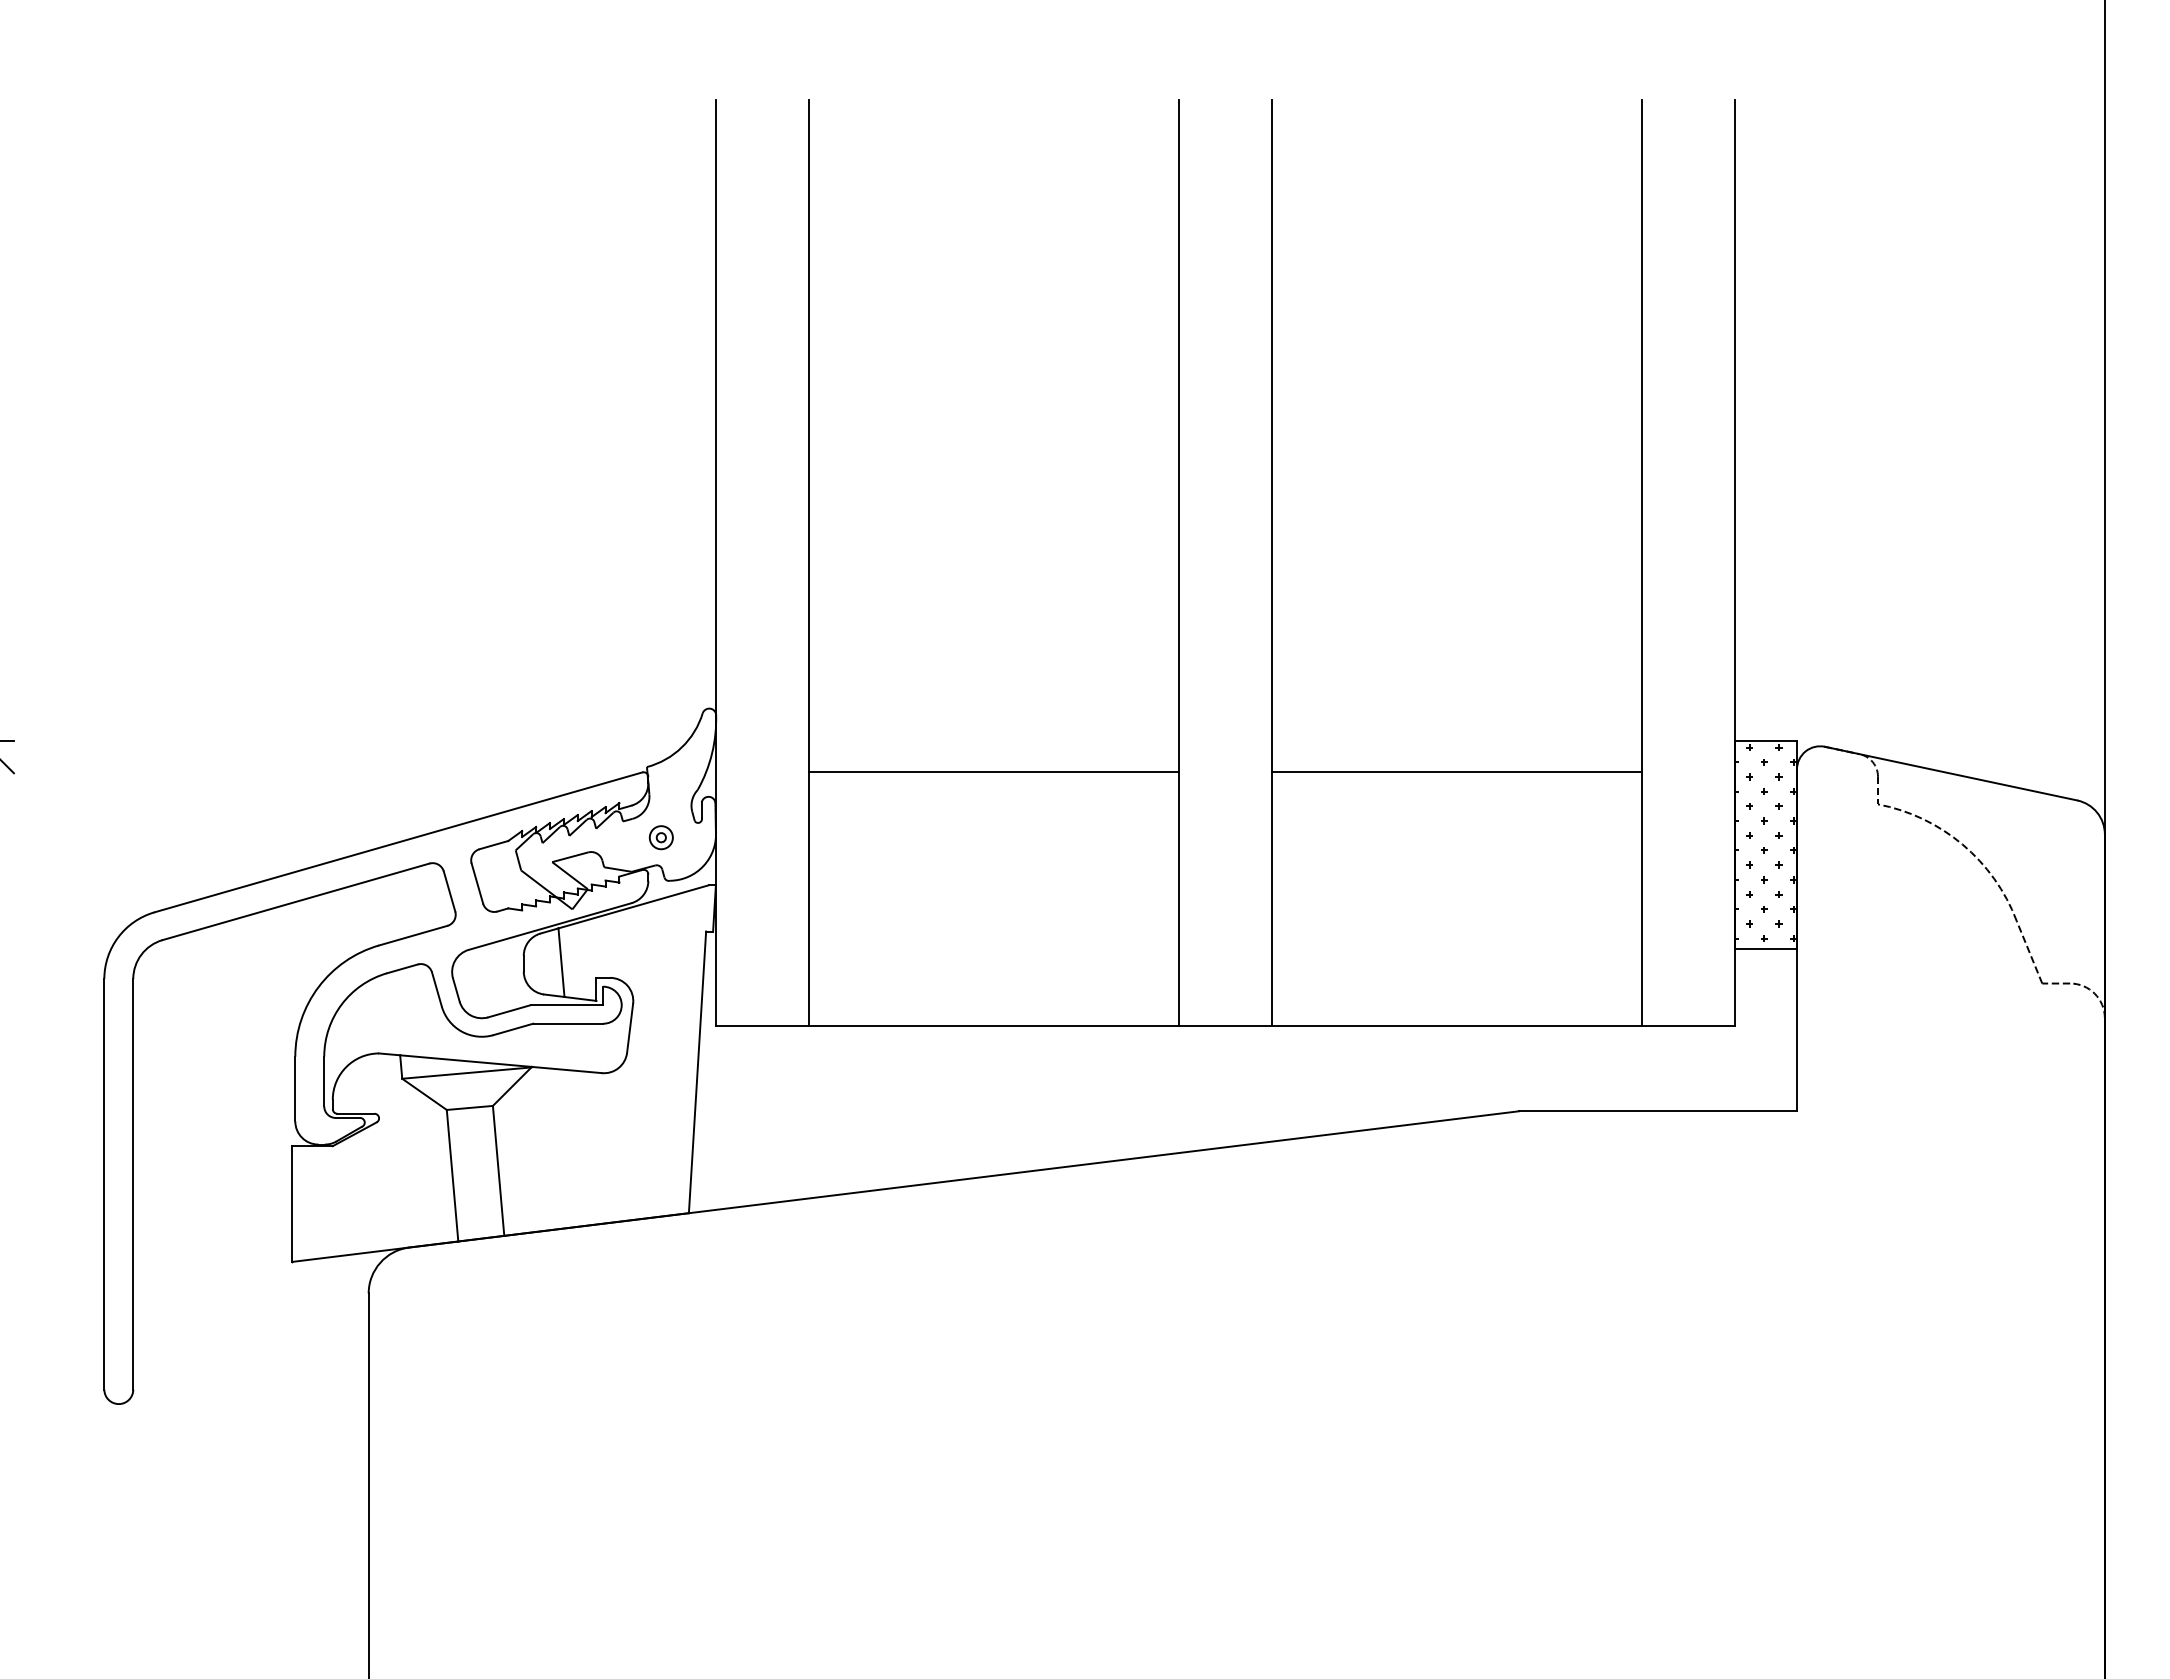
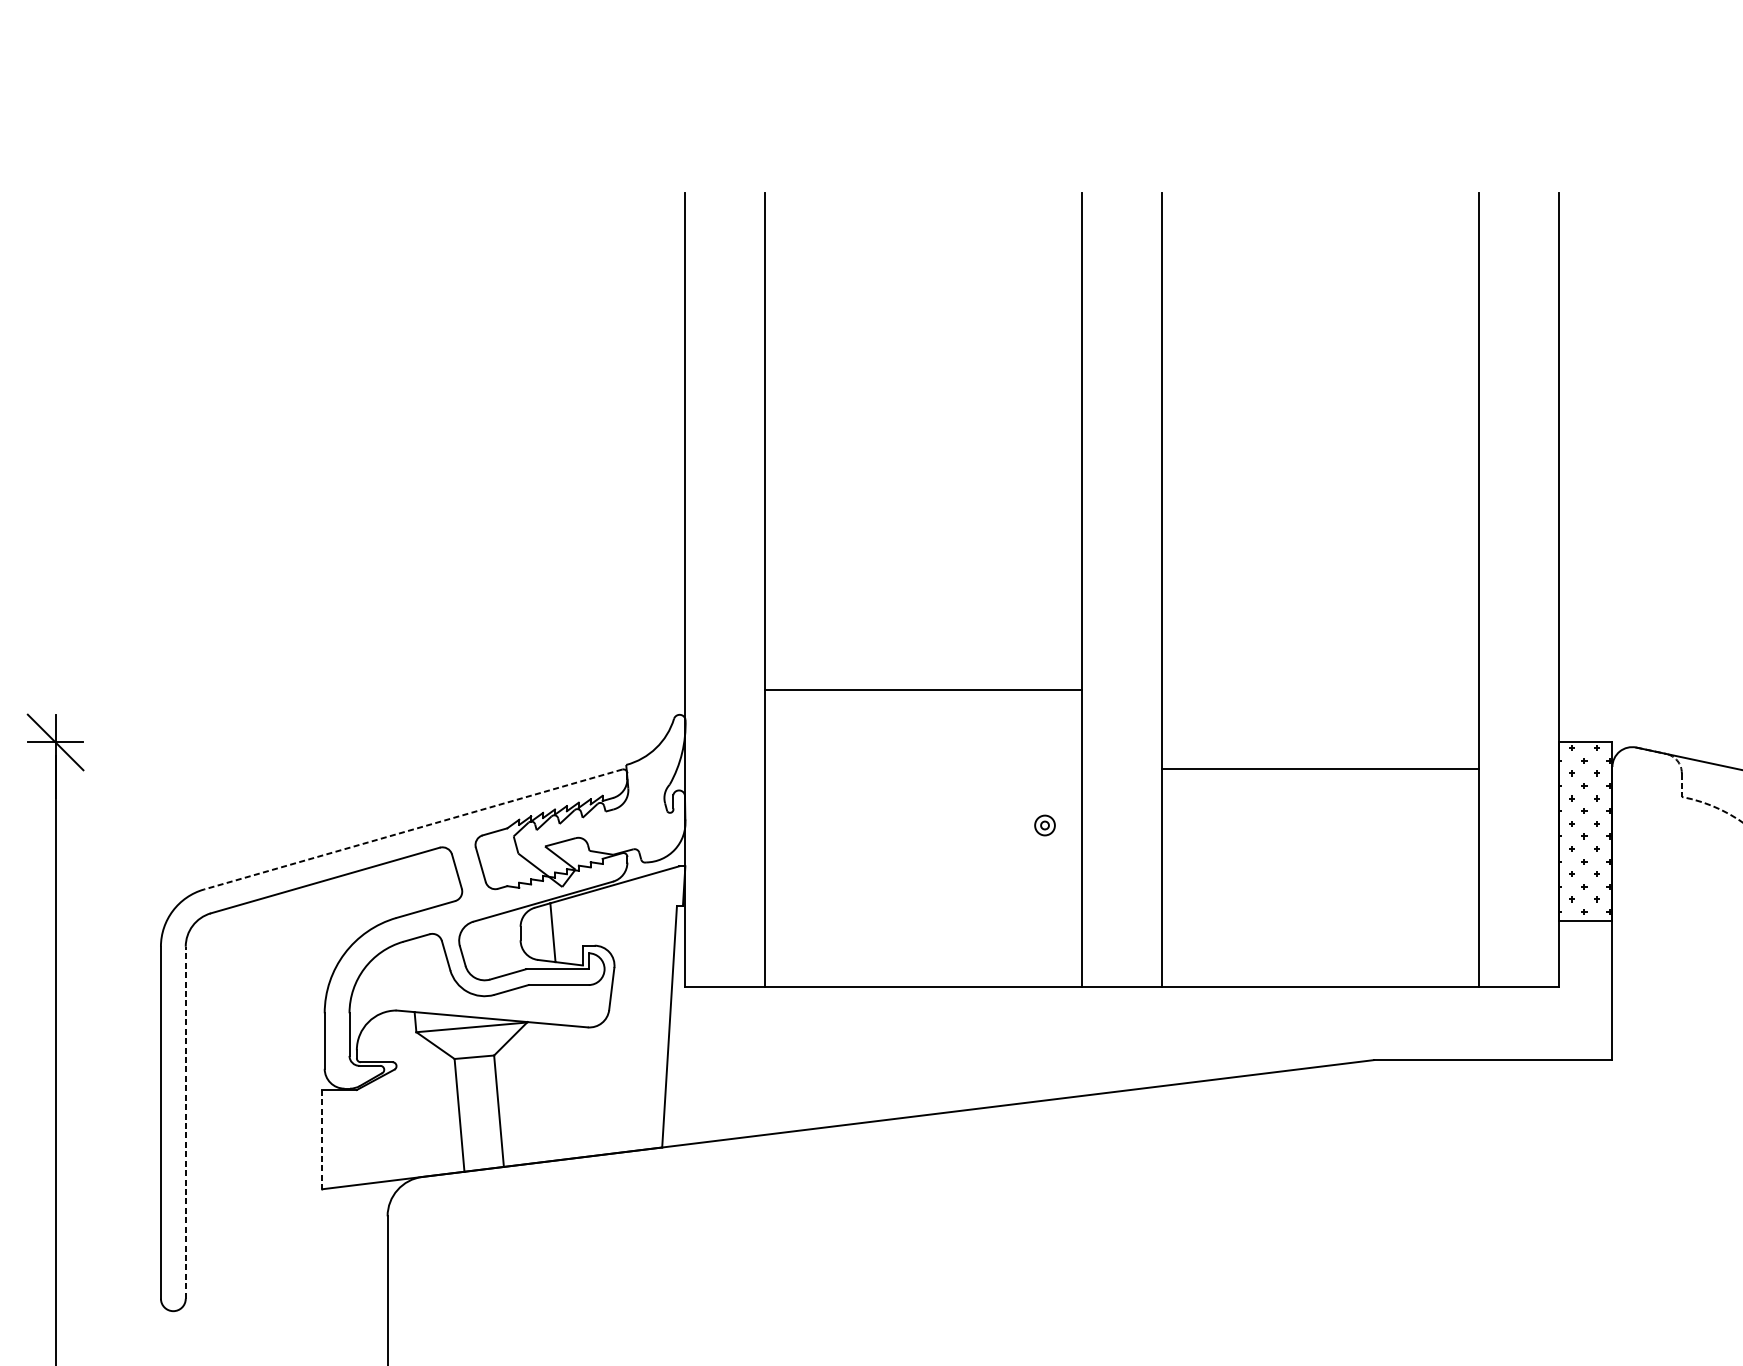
line: (993, 771) -> (923, 689), moved
part: (660, 837) -> (1044, 825), moved
line: (398, 842) -> (413, 829), solid -> dashed
line: (133, 1183) -> (185, 1122), solid -> dashed
line: (292, 1204) -> (322, 1140), solid -> dashed

